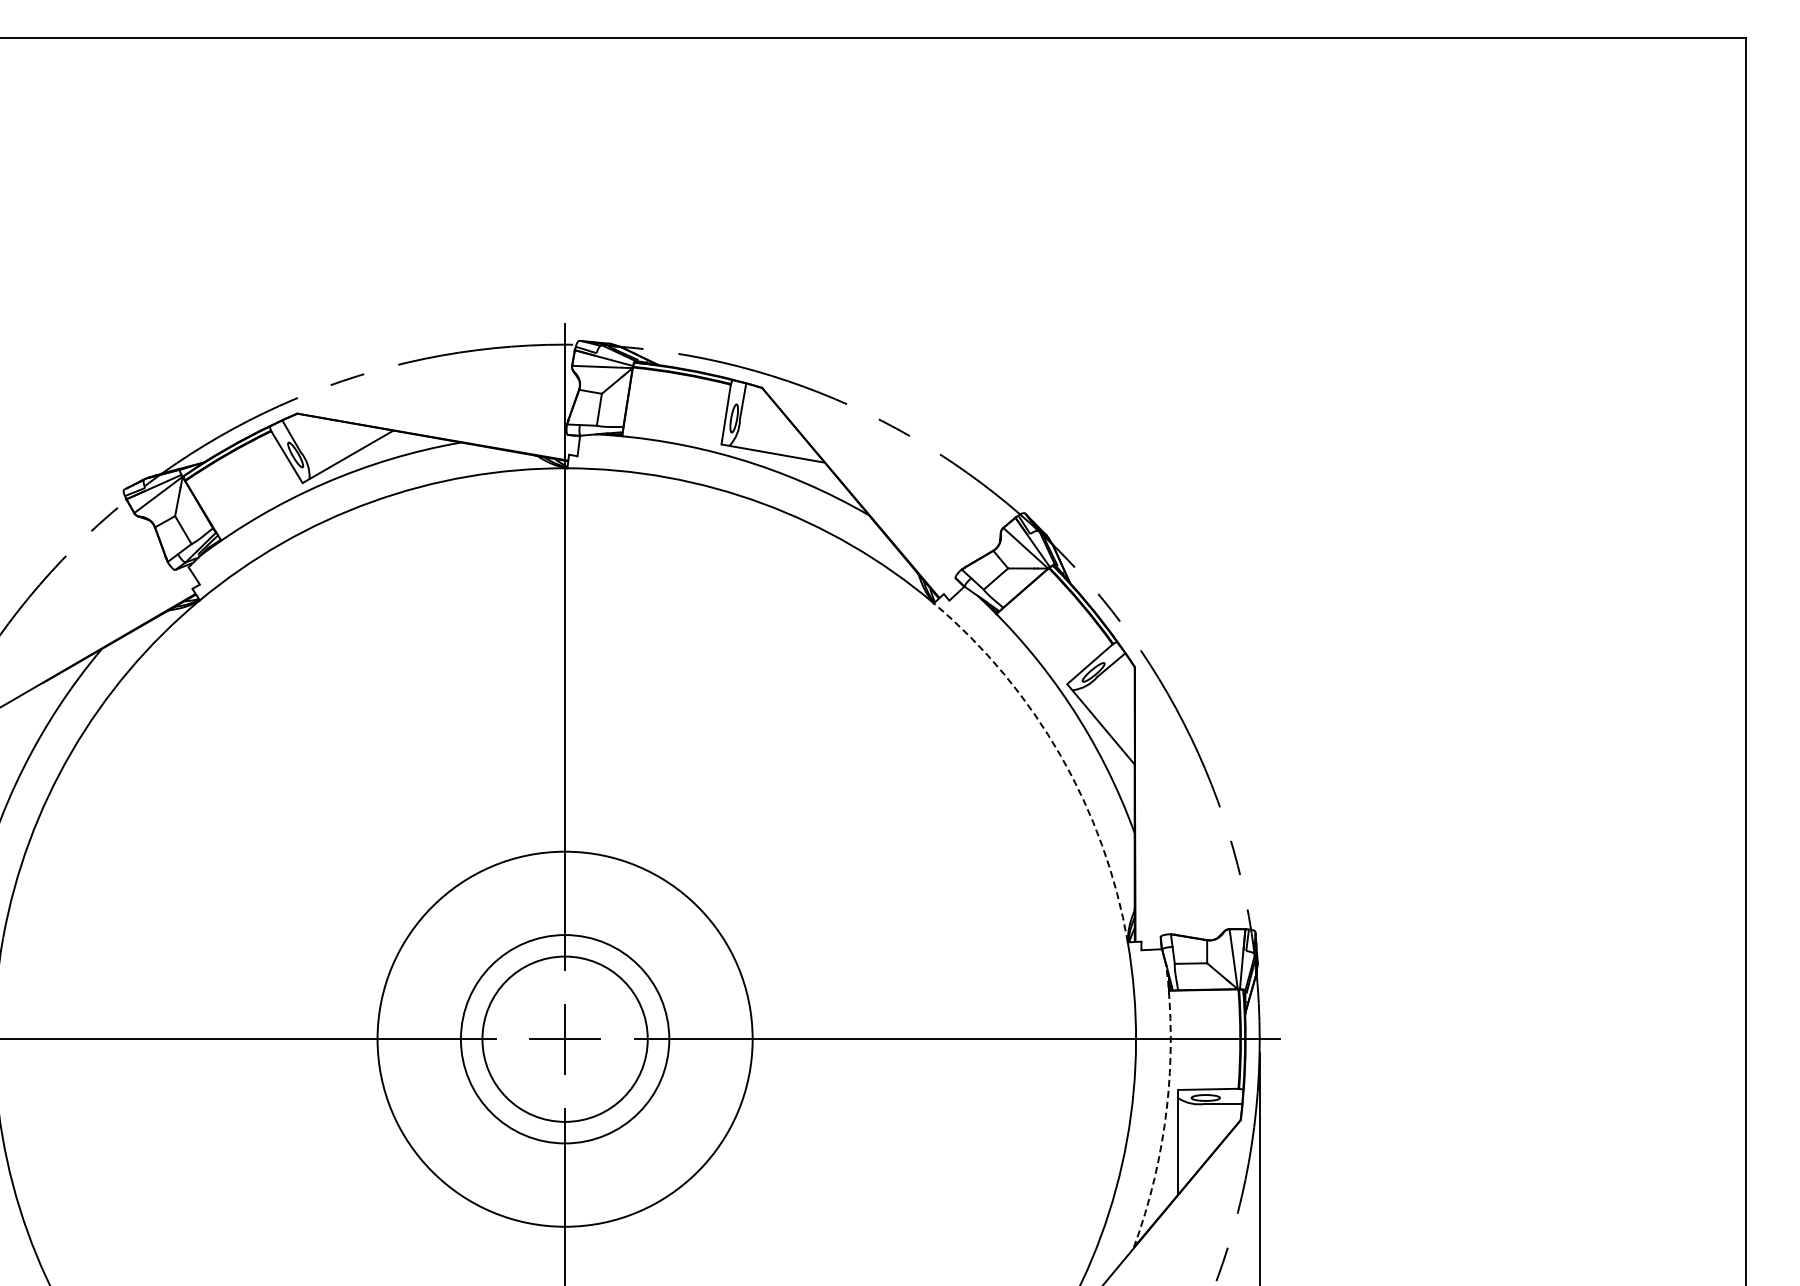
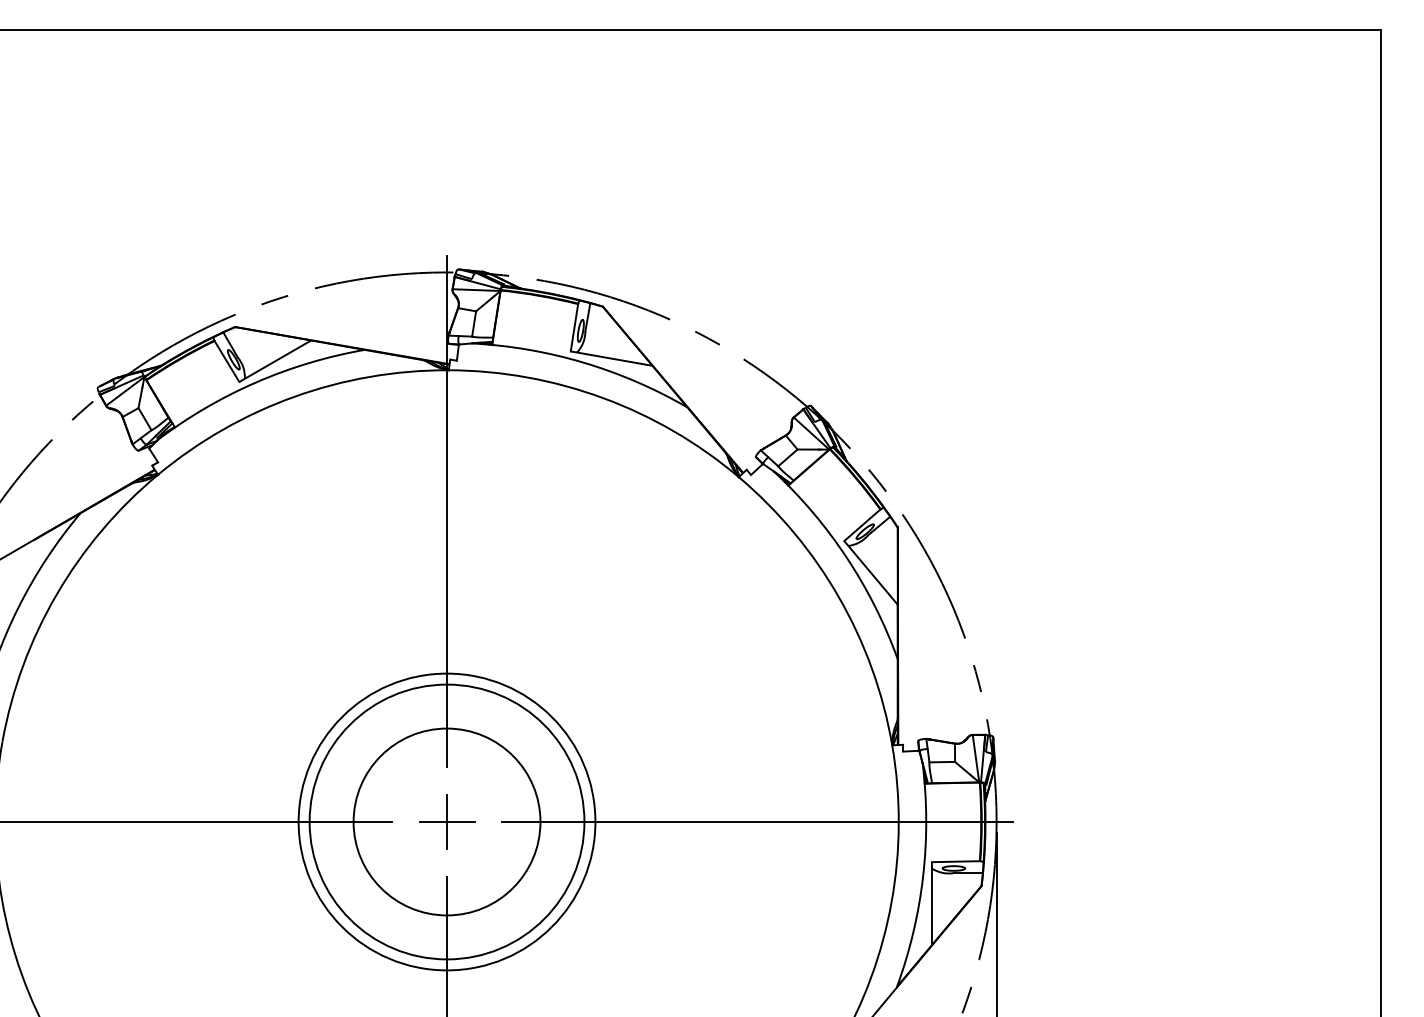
arc: (1060, 755) -> (838, 597), dashed -> solid
circle: (564, 1038) -> (446, 821), size x1.67
circle: (565, 1039) -> (447, 822), size x1.43
arc: (1166, 1108) -> (922, 876), dashed -> solid

